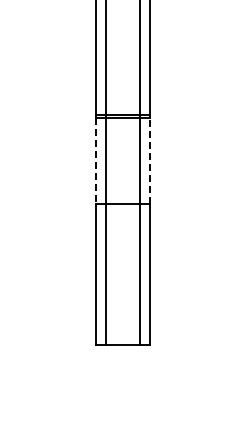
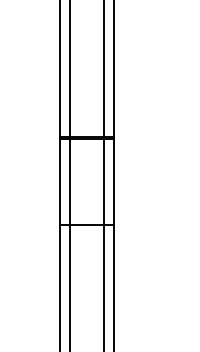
line: (149, 160) -> (113, 182), dashed -> solid
line: (96, 161) -> (60, 183), dashed -> solid

